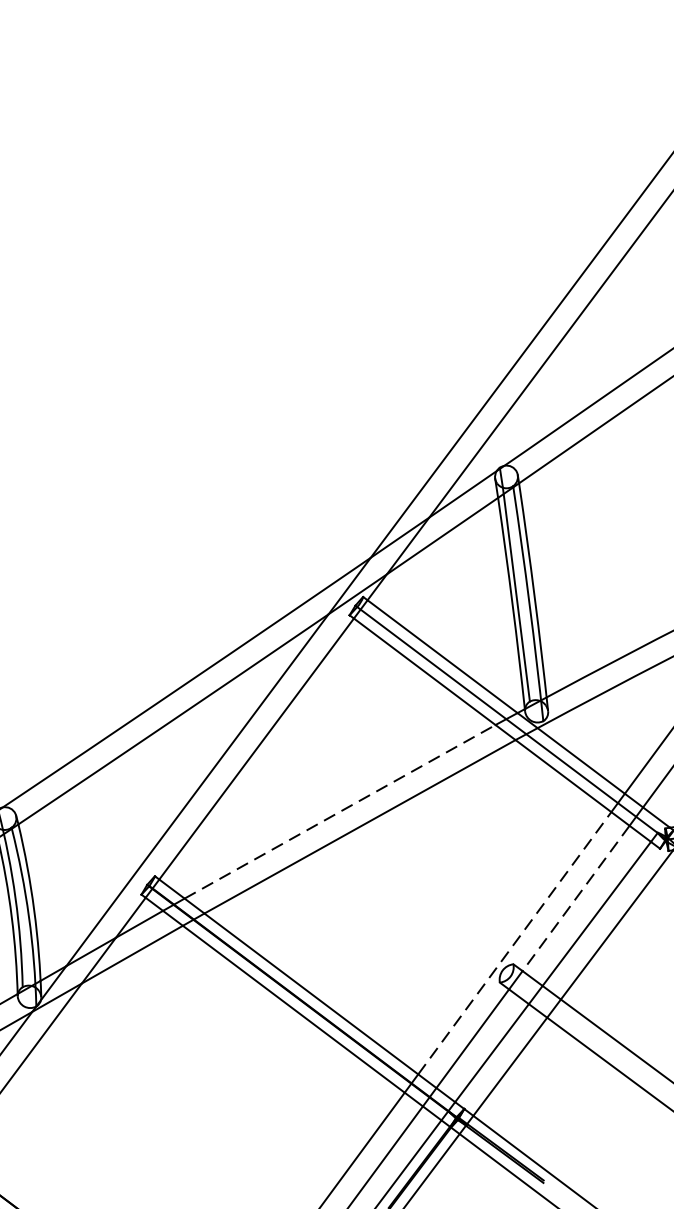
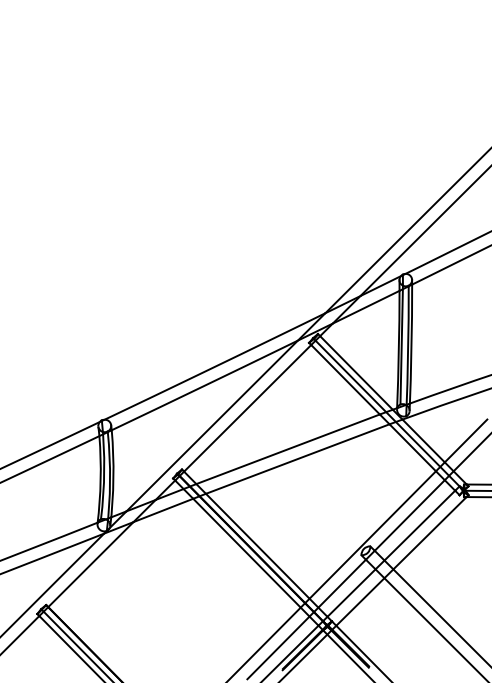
line: (340, 812) -> (288, 449), dashed -> solid
line: (575, 898) -> (409, 515), dashed -> solid
line: (514, 944) -> (372, 535), dashed -> solid

